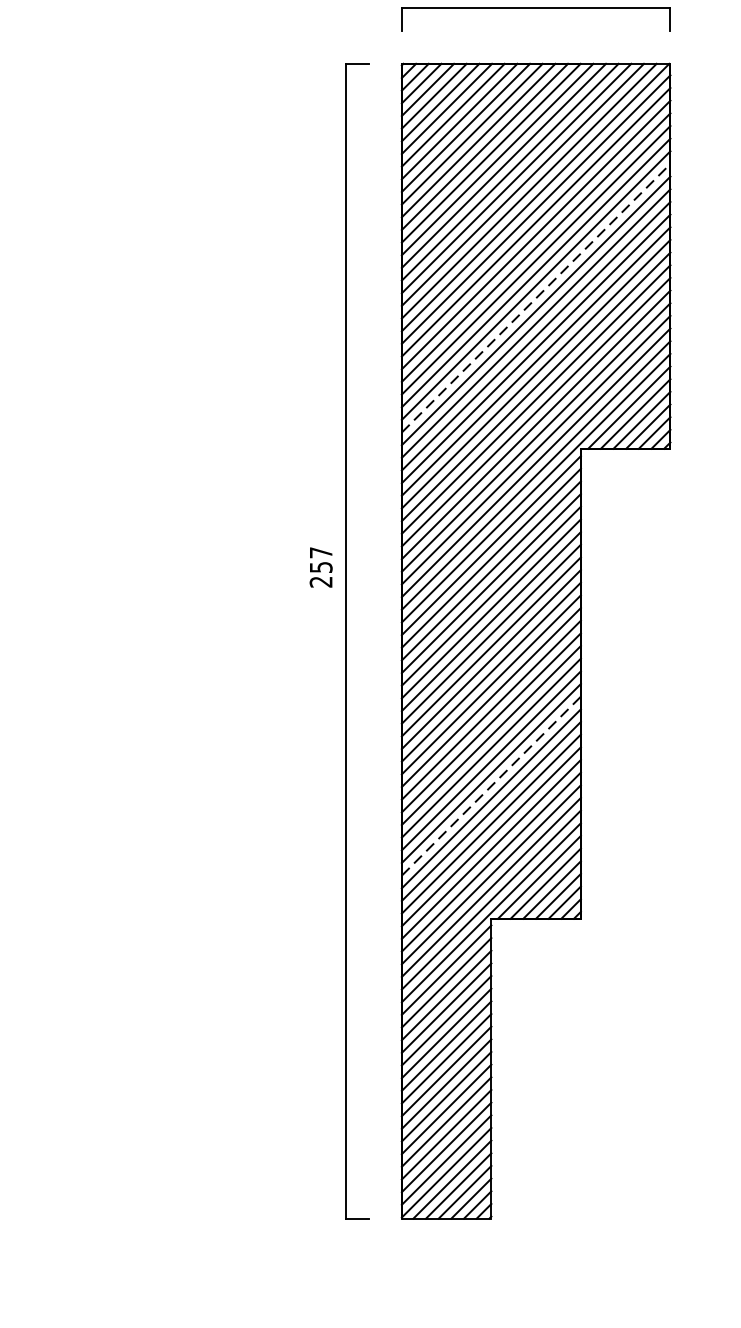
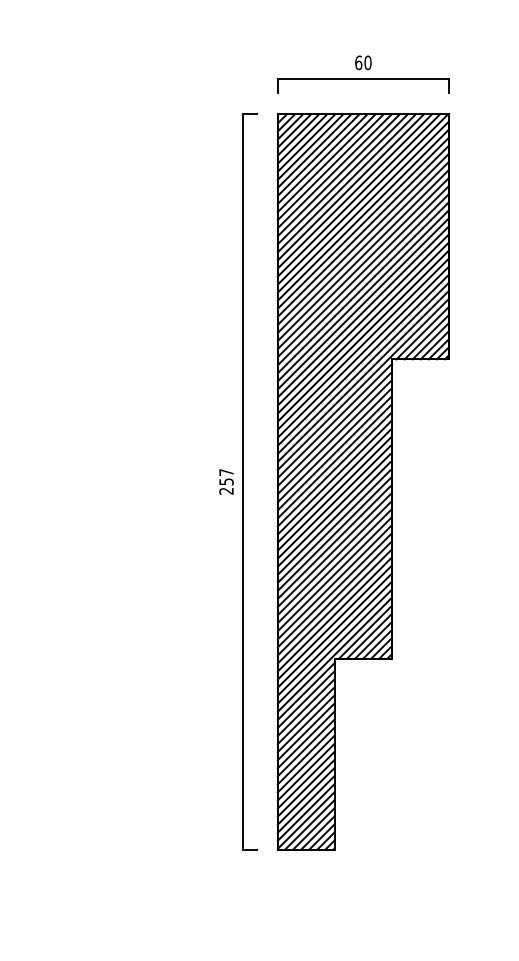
line: (536, 298) -> (363, 263), dashed -> solid
text: (321, 566) -> (226, 481), moved
line: (490, 786) -> (334, 574), dashed -> solid

